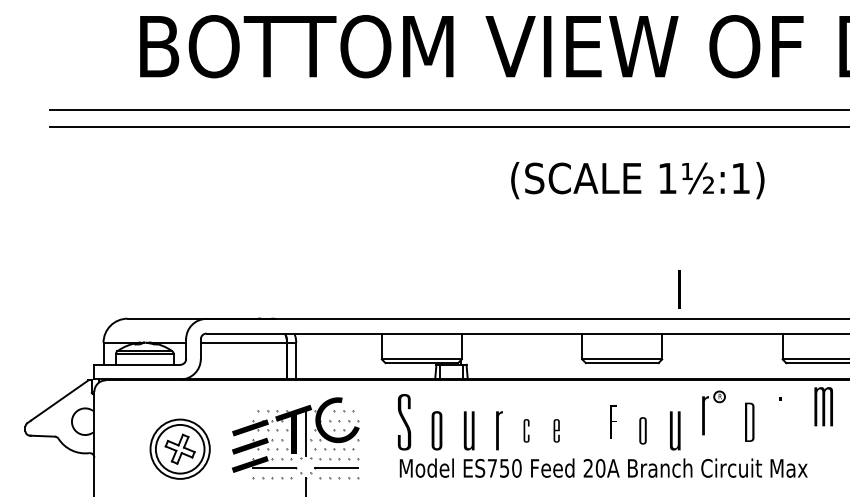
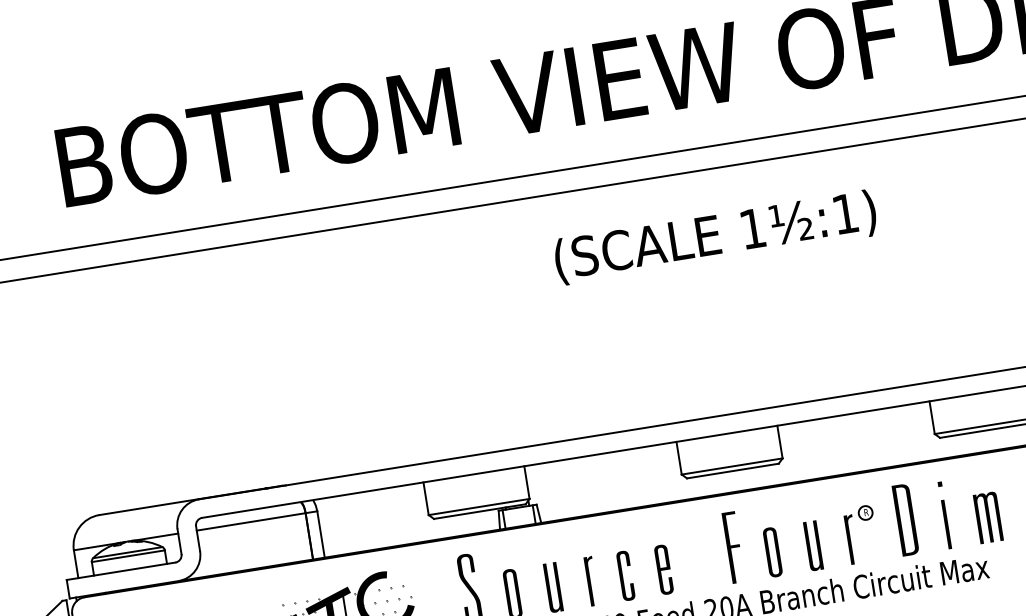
line: (679, 289) -> (946, 524), moved
part: (823, 406) -> (987, 517), moved
part: (704, 412) -> (849, 535), moved
part: (613, 421) -> (733, 546), size x1.67
part: (749, 422) -> (905, 520), size x1.43
part: (526, 430) -> (625, 575), size x1.67
part: (556, 430) -> (663, 569), size x1.67
part: (642, 430) -> (772, 552), size x1.43

